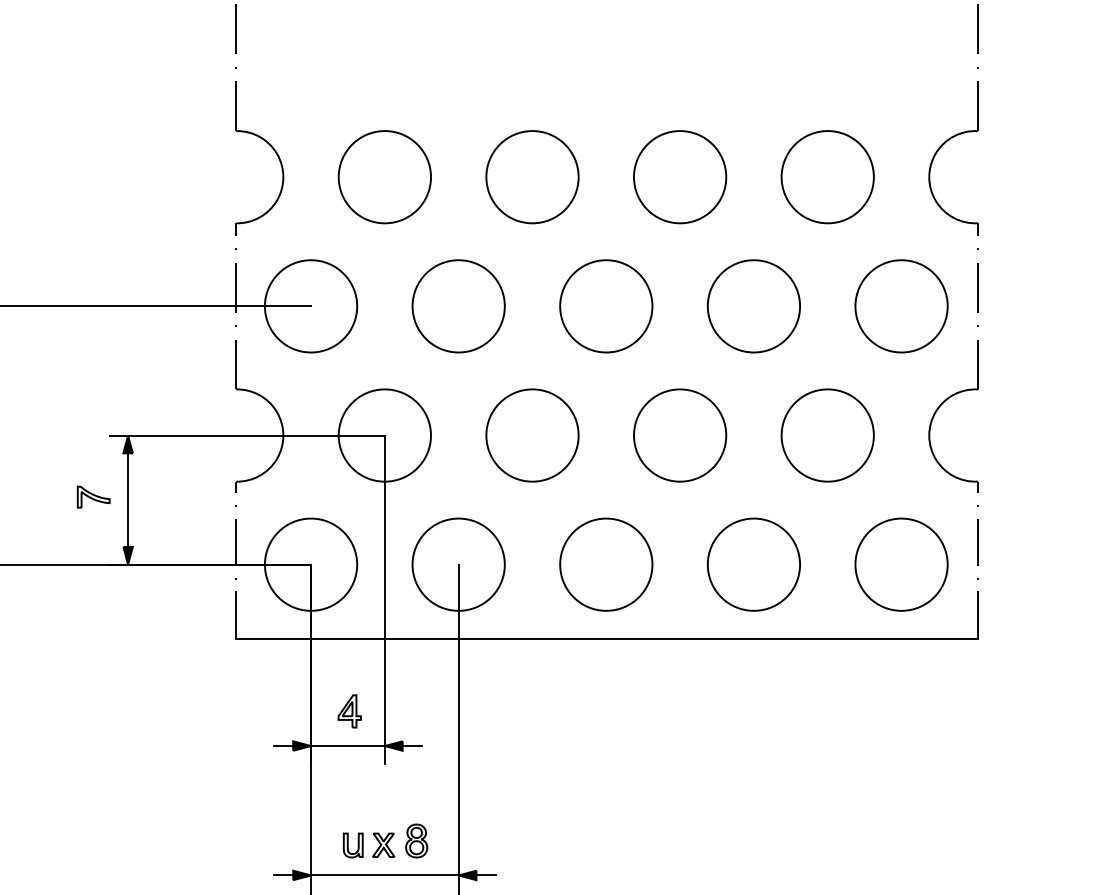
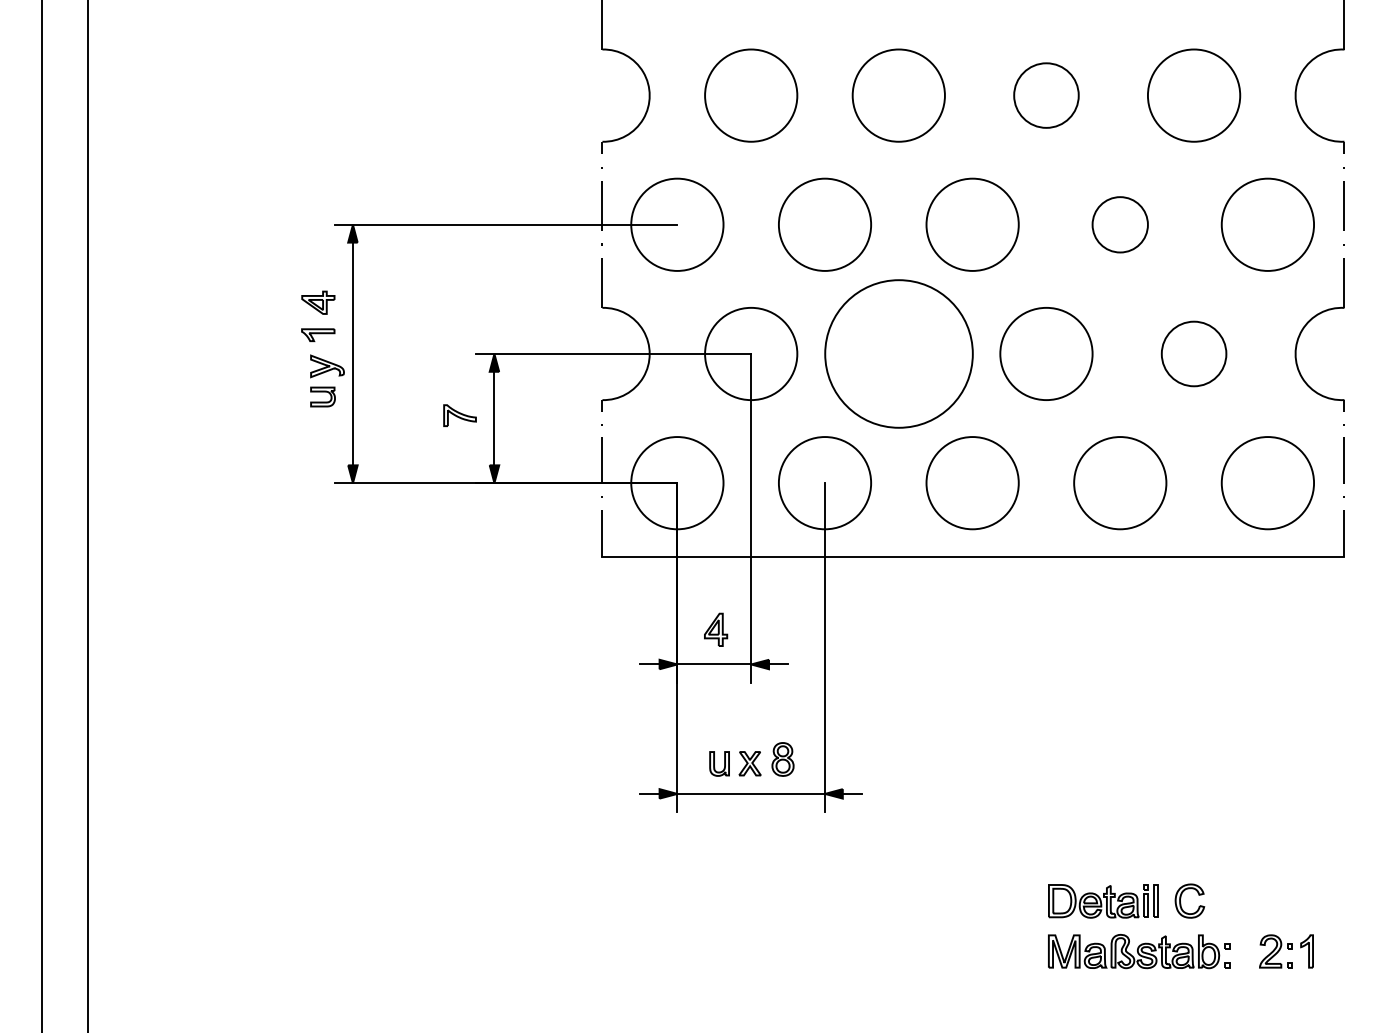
circle: (680, 177) -> (1046, 95), size x0.7
circle: (754, 306) -> (1120, 224), size x0.6
circle: (532, 435) -> (898, 353), size x1.6
circle: (827, 435) -> (1193, 353), size x0.7

